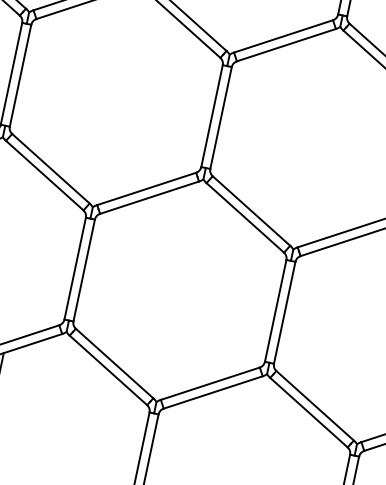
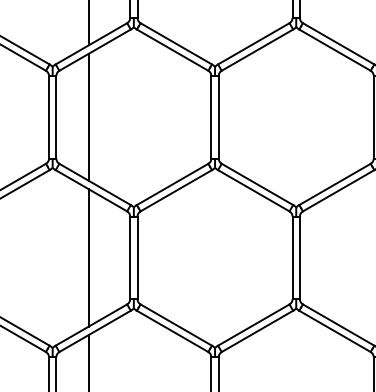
line: (60, 83) -> (88, 116), added
line: (23, 257) -> (88, 257), added

